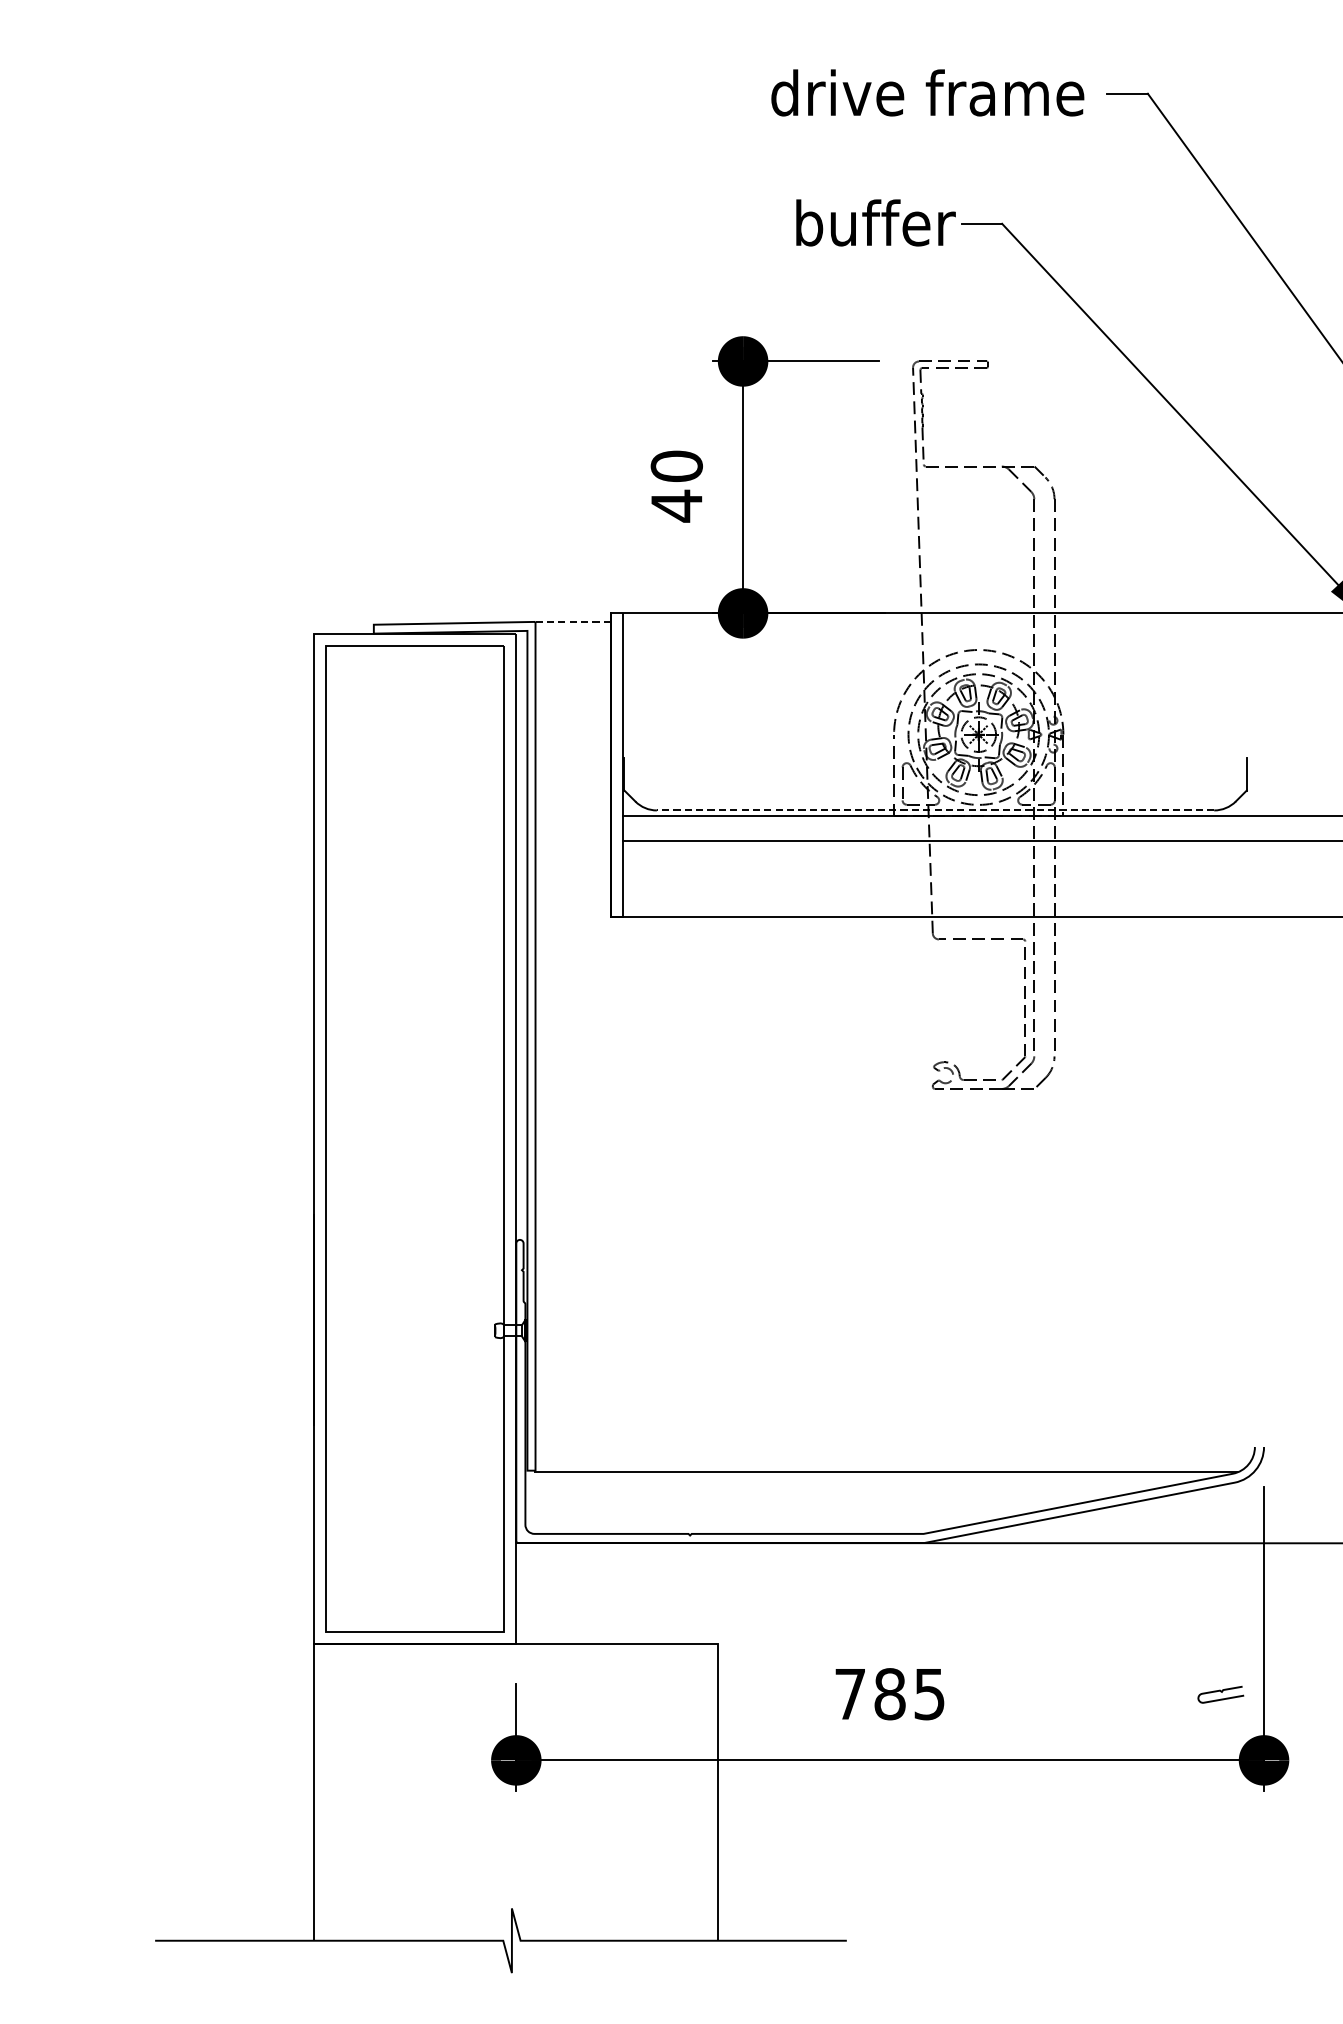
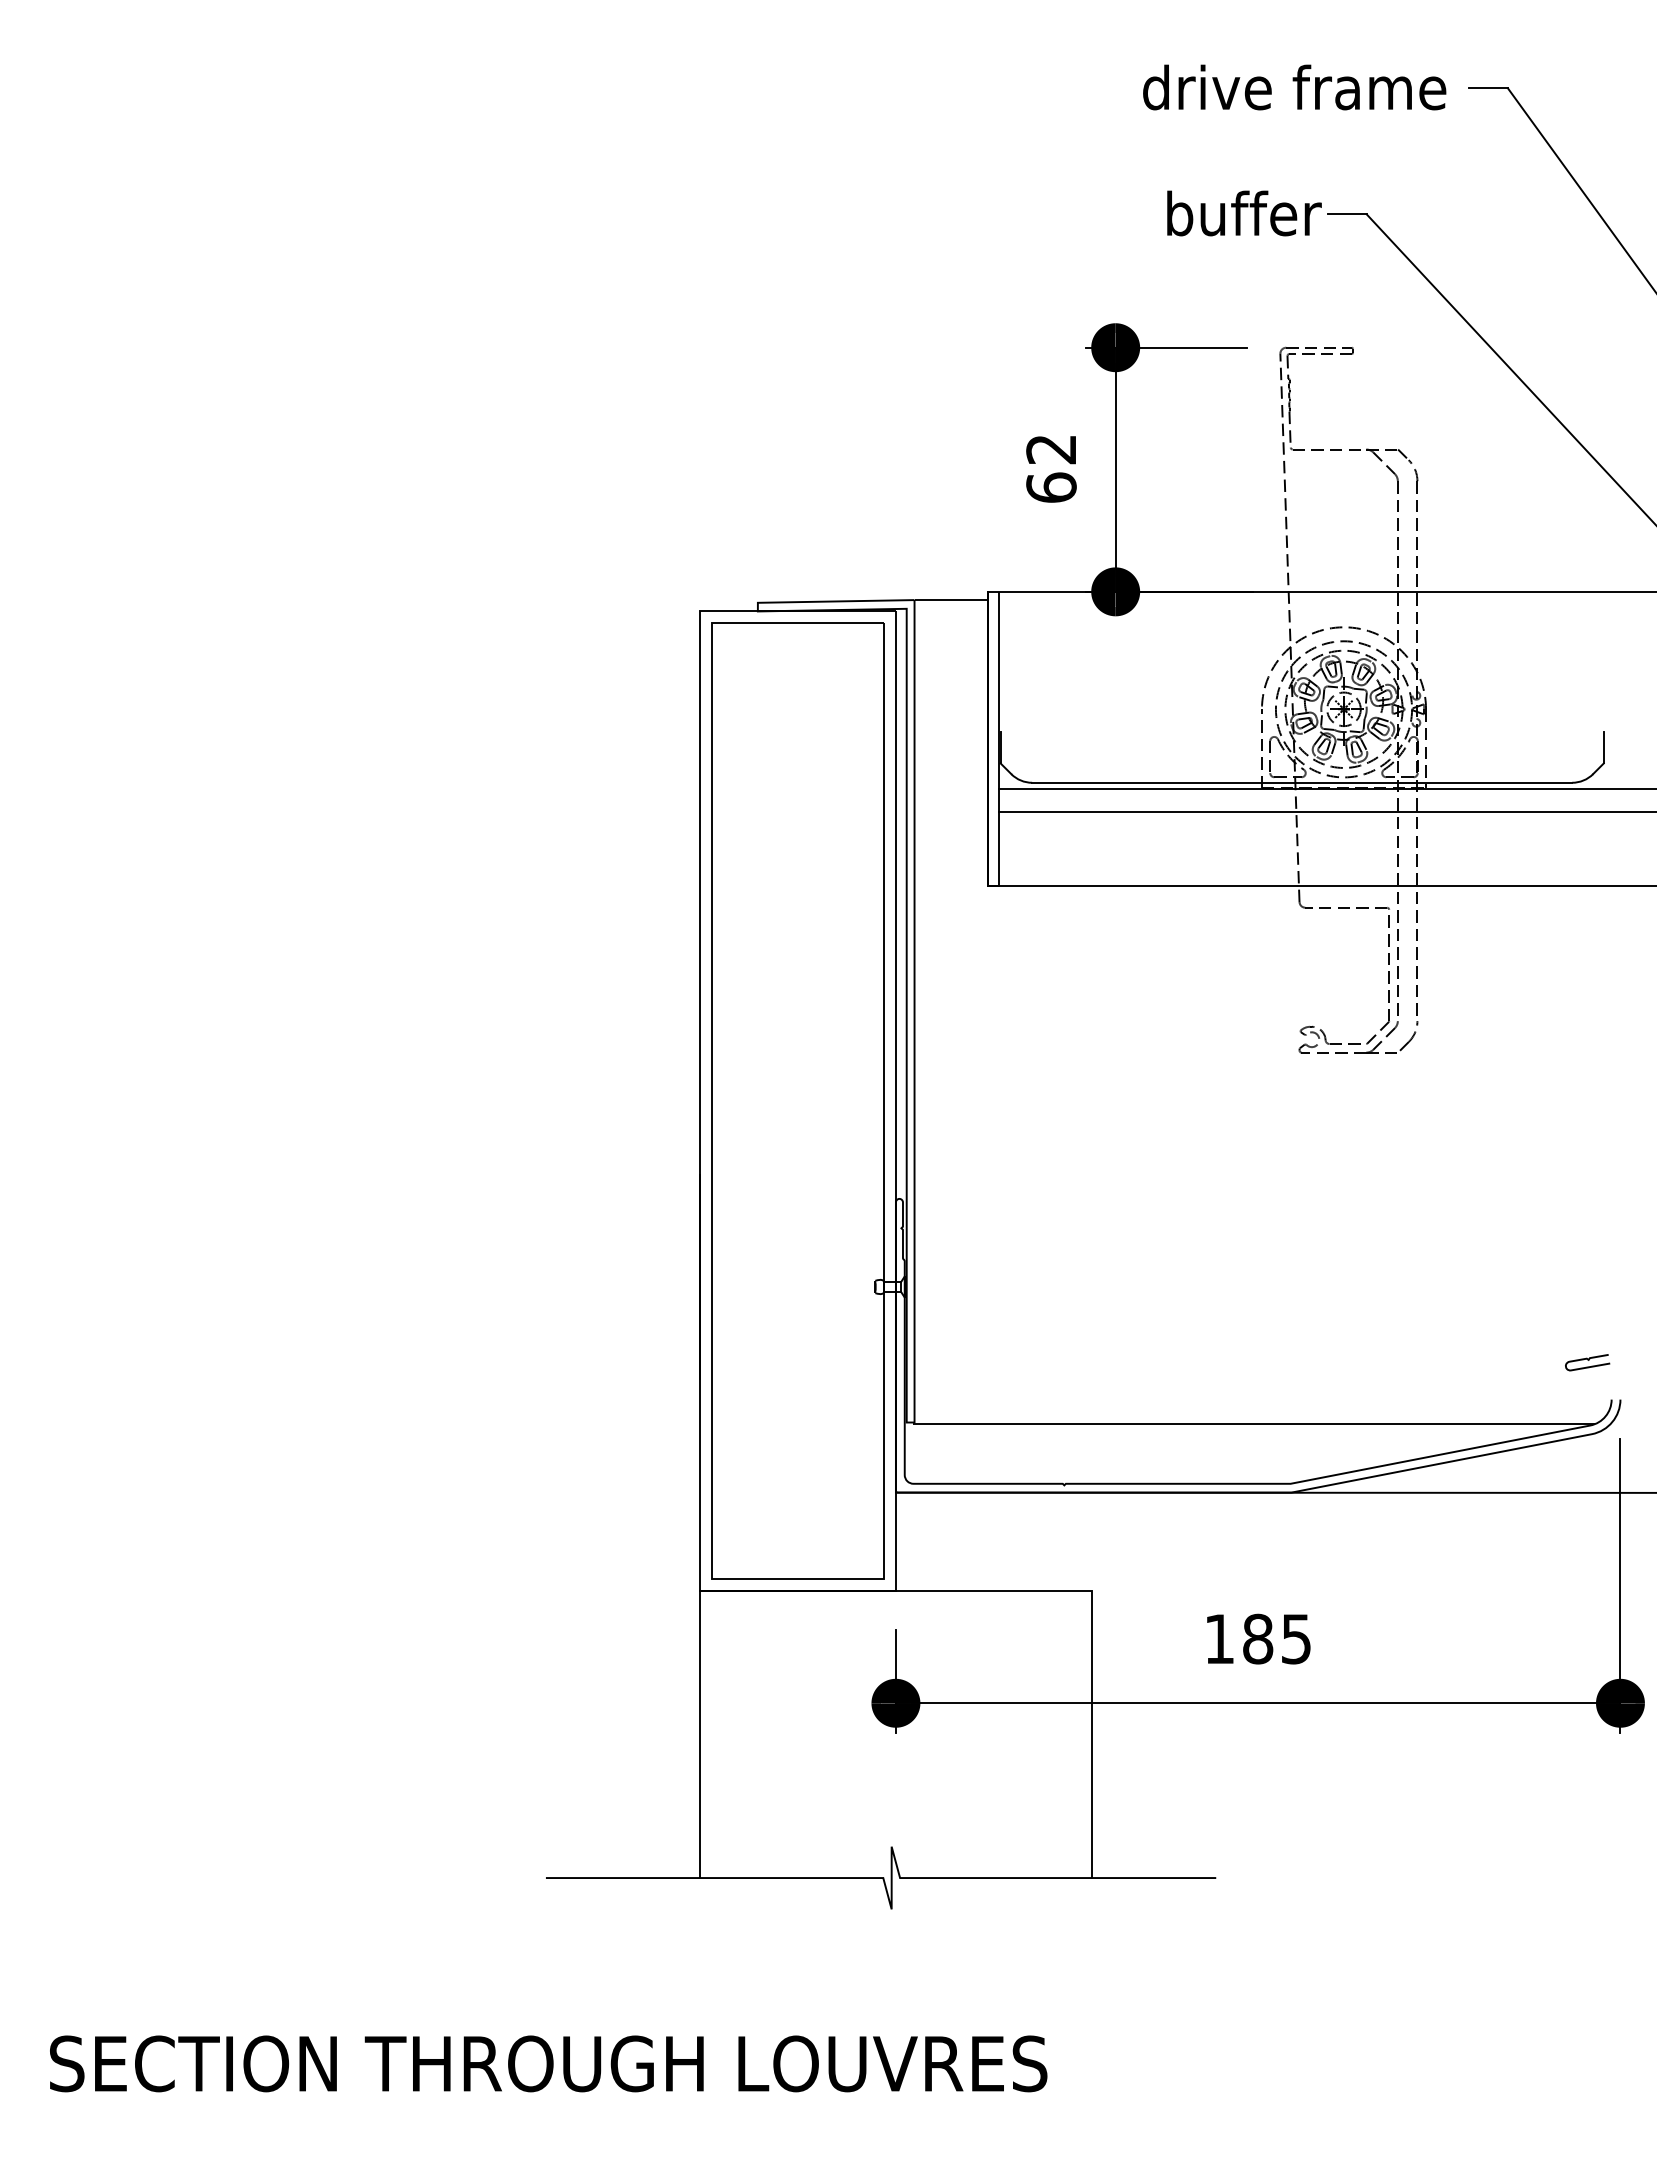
text: (676, 486) -> (1051, 468), 40 -> 62
line: (573, 622) -> (951, 600), dashed -> solid
line: (934, 810) -> (1301, 782), dashed -> solid
curve: (1220, 1692) -> (1587, 1360), moved
text: (850, 1693) -> (1219, 1638), 785 -> 185

